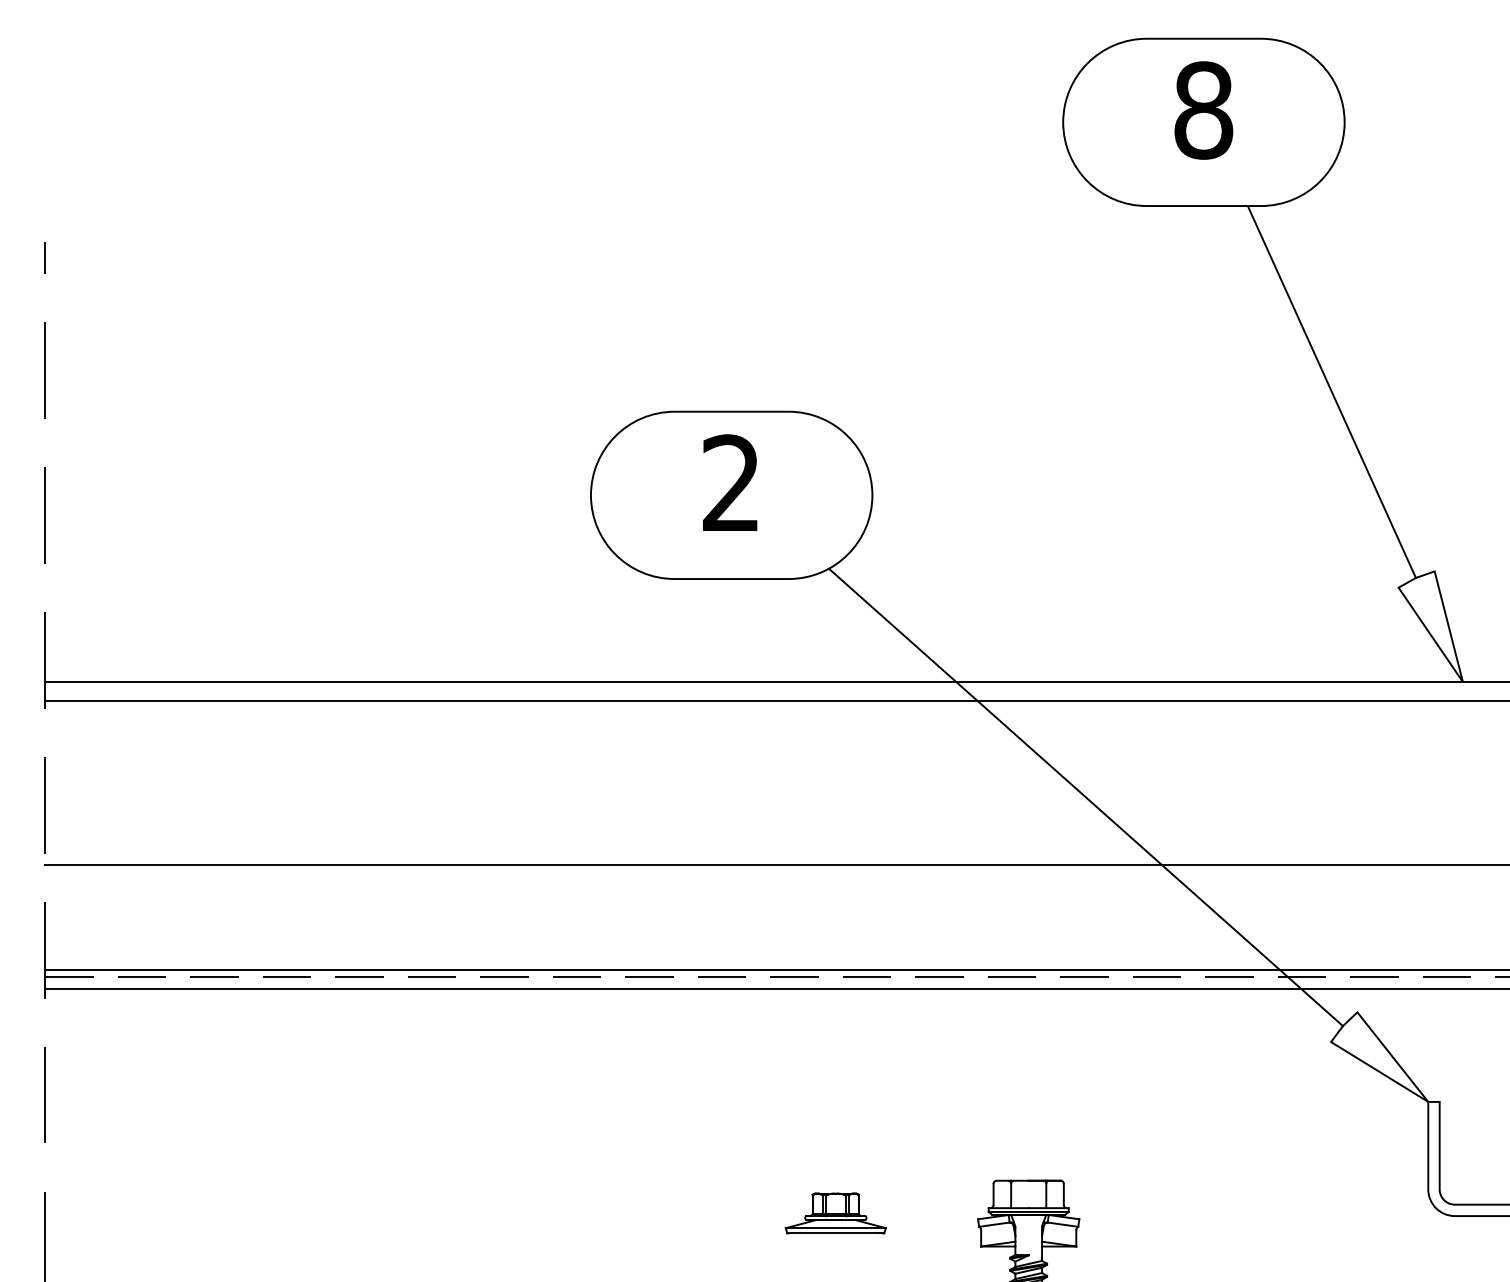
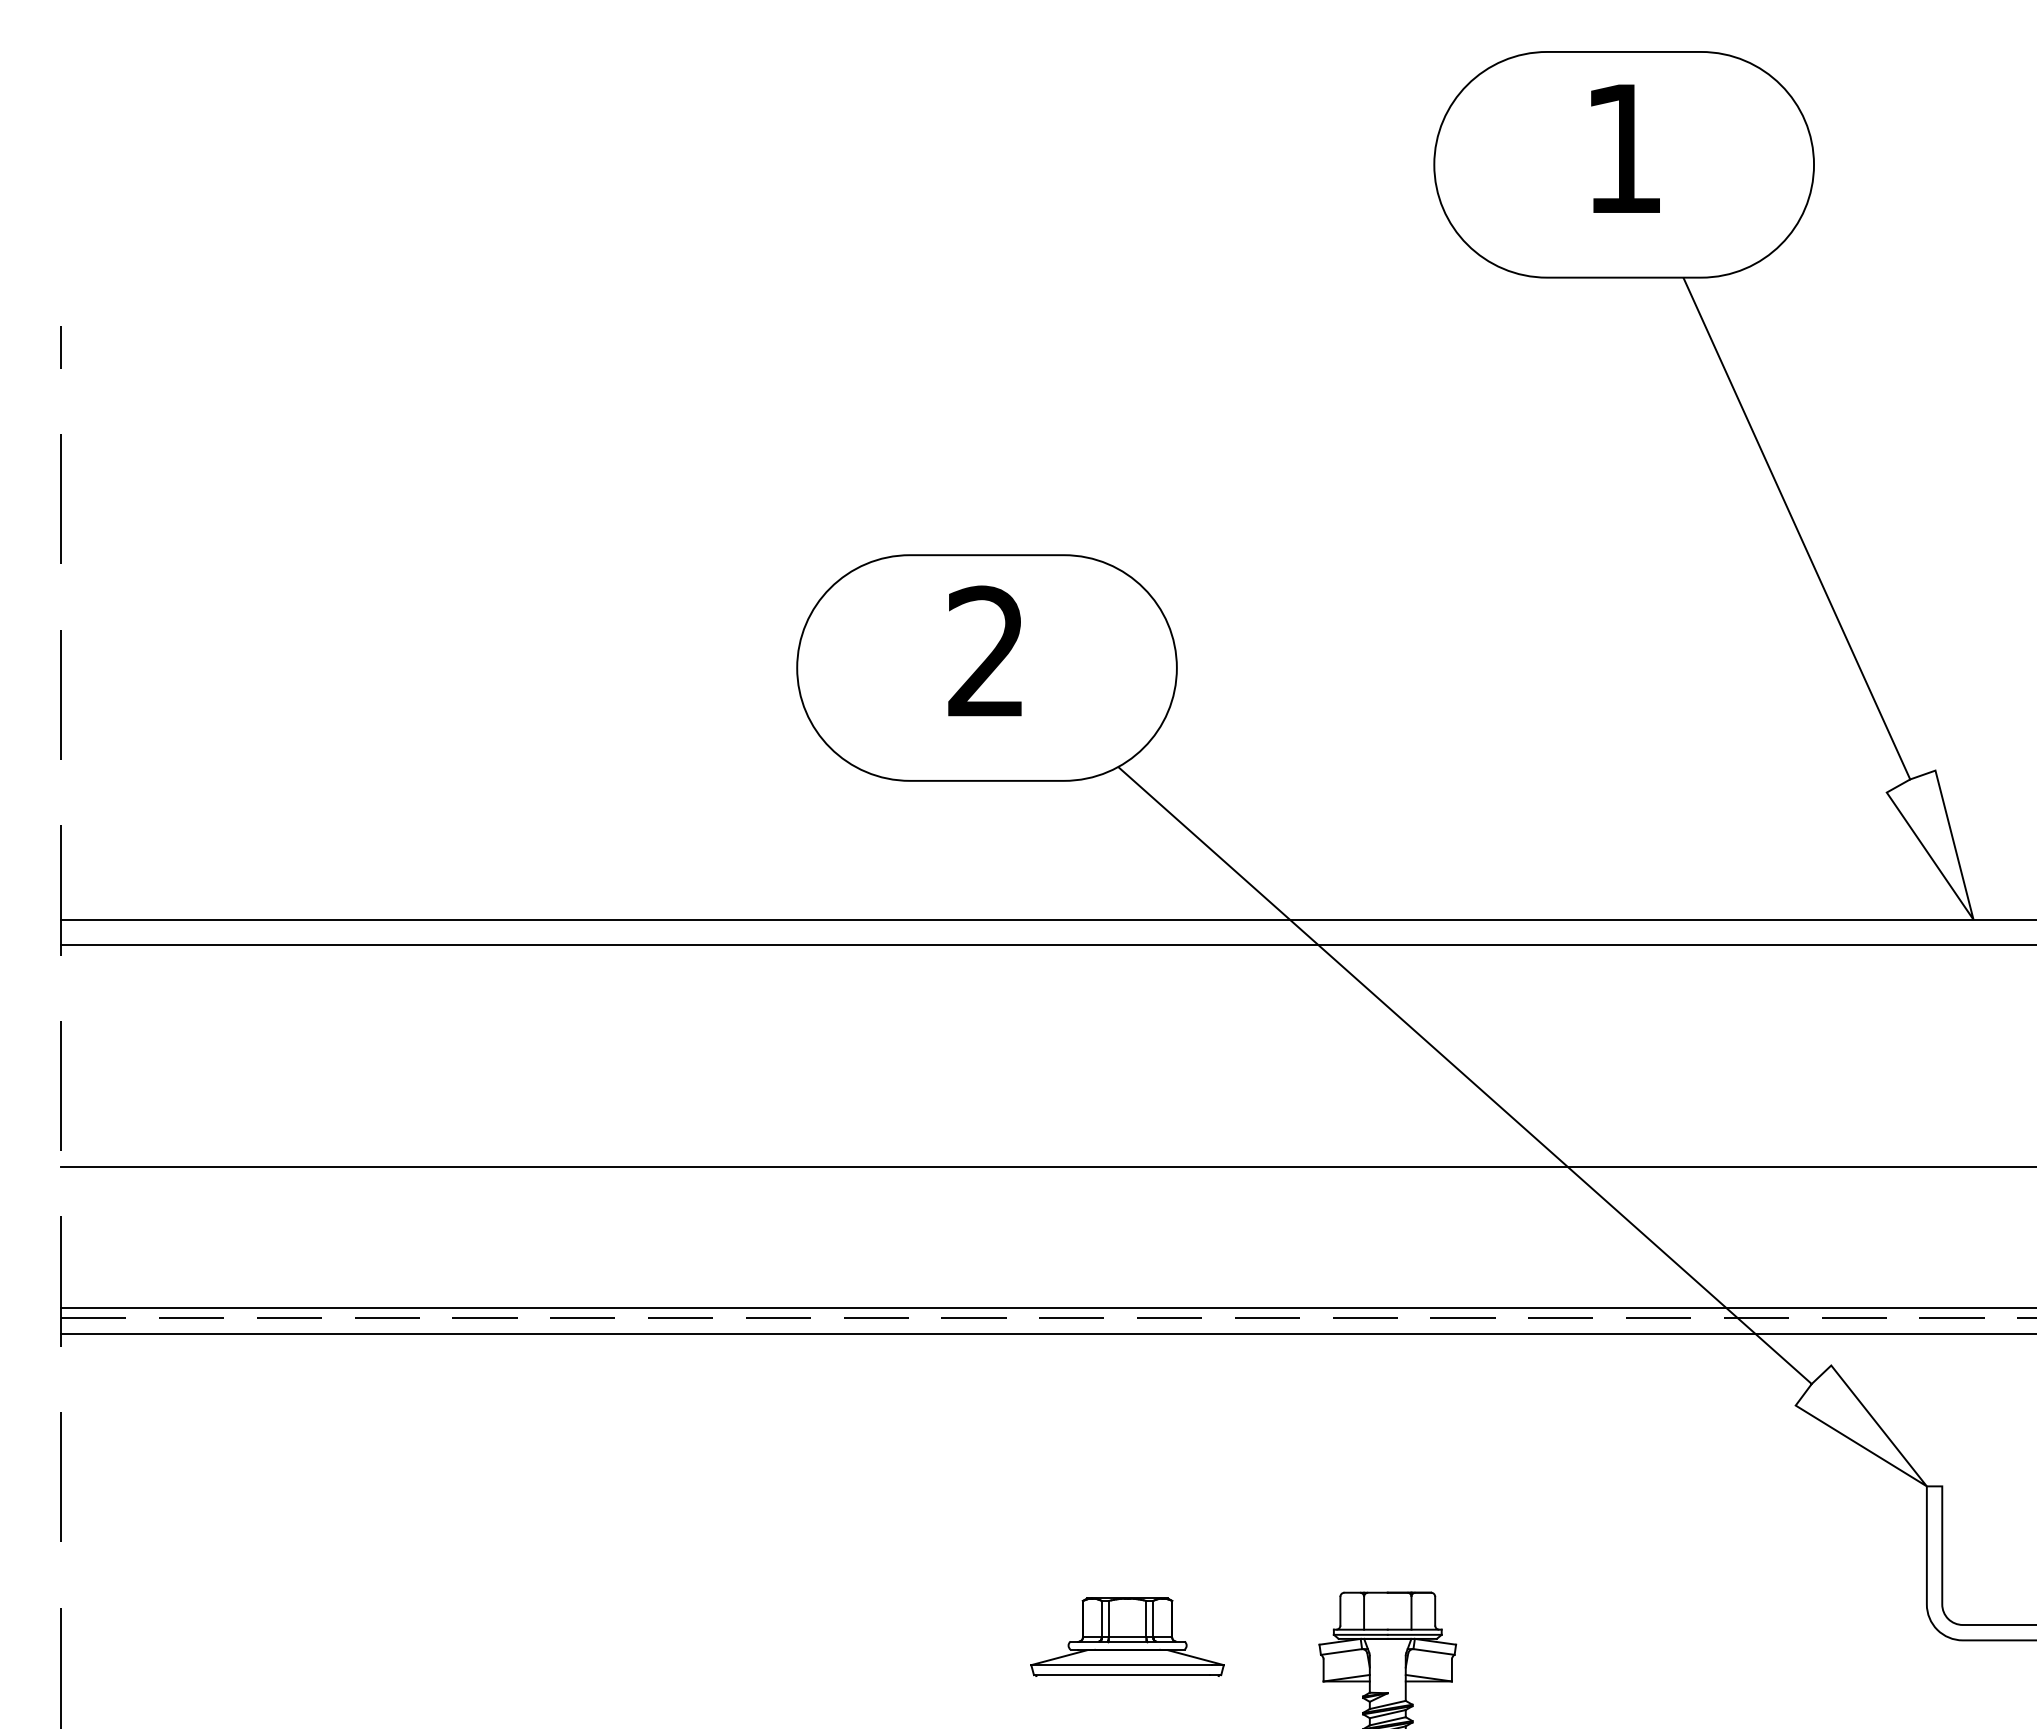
text: (1203, 110) -> (1623, 148), 8 -> 1
part: (835, 1213) -> (1127, 1636), size x1.43

